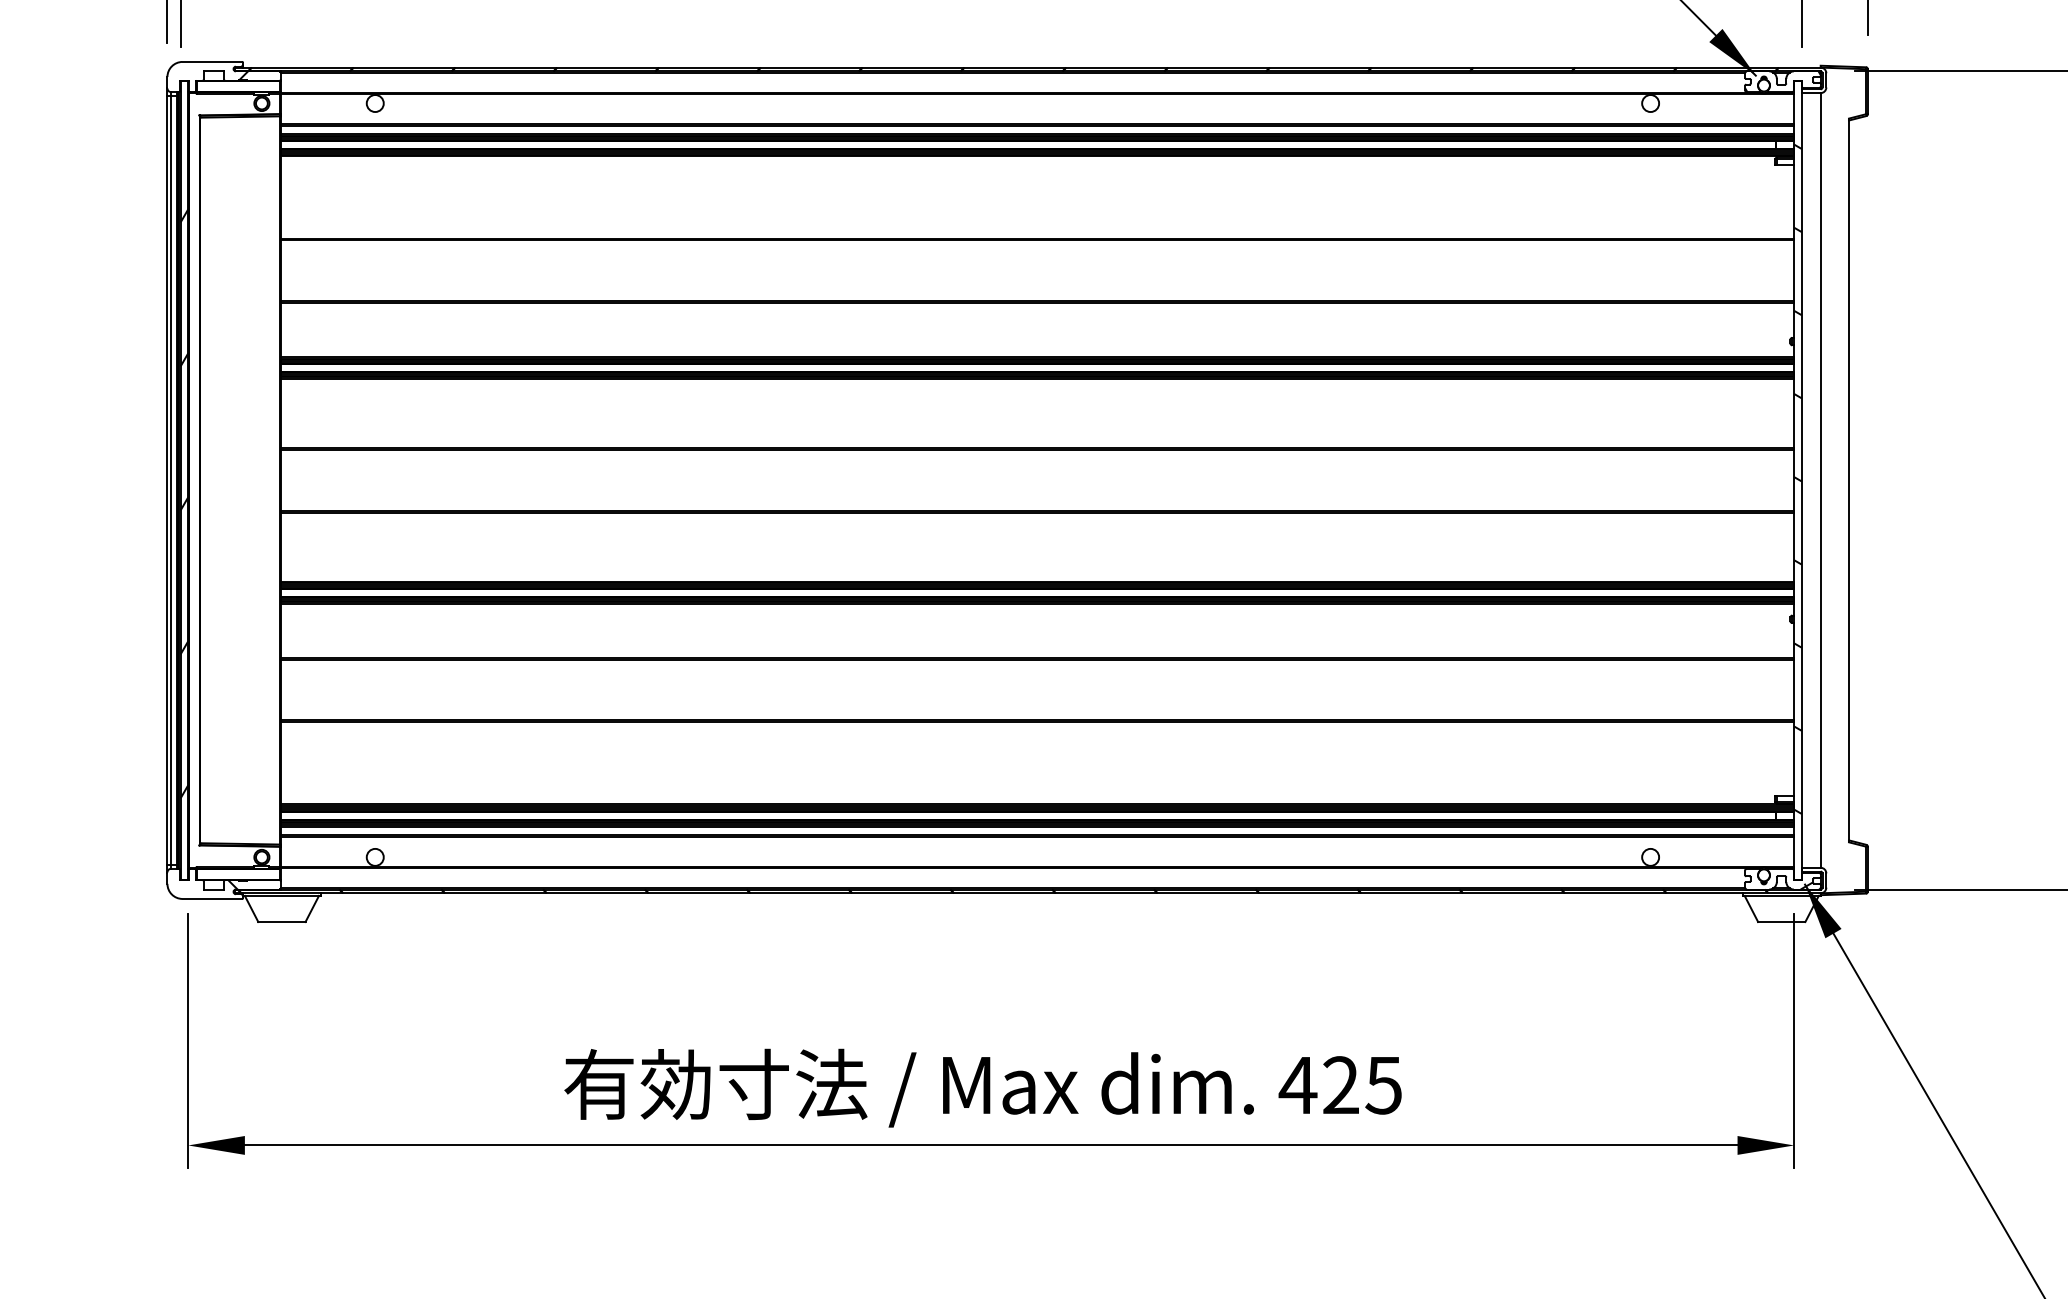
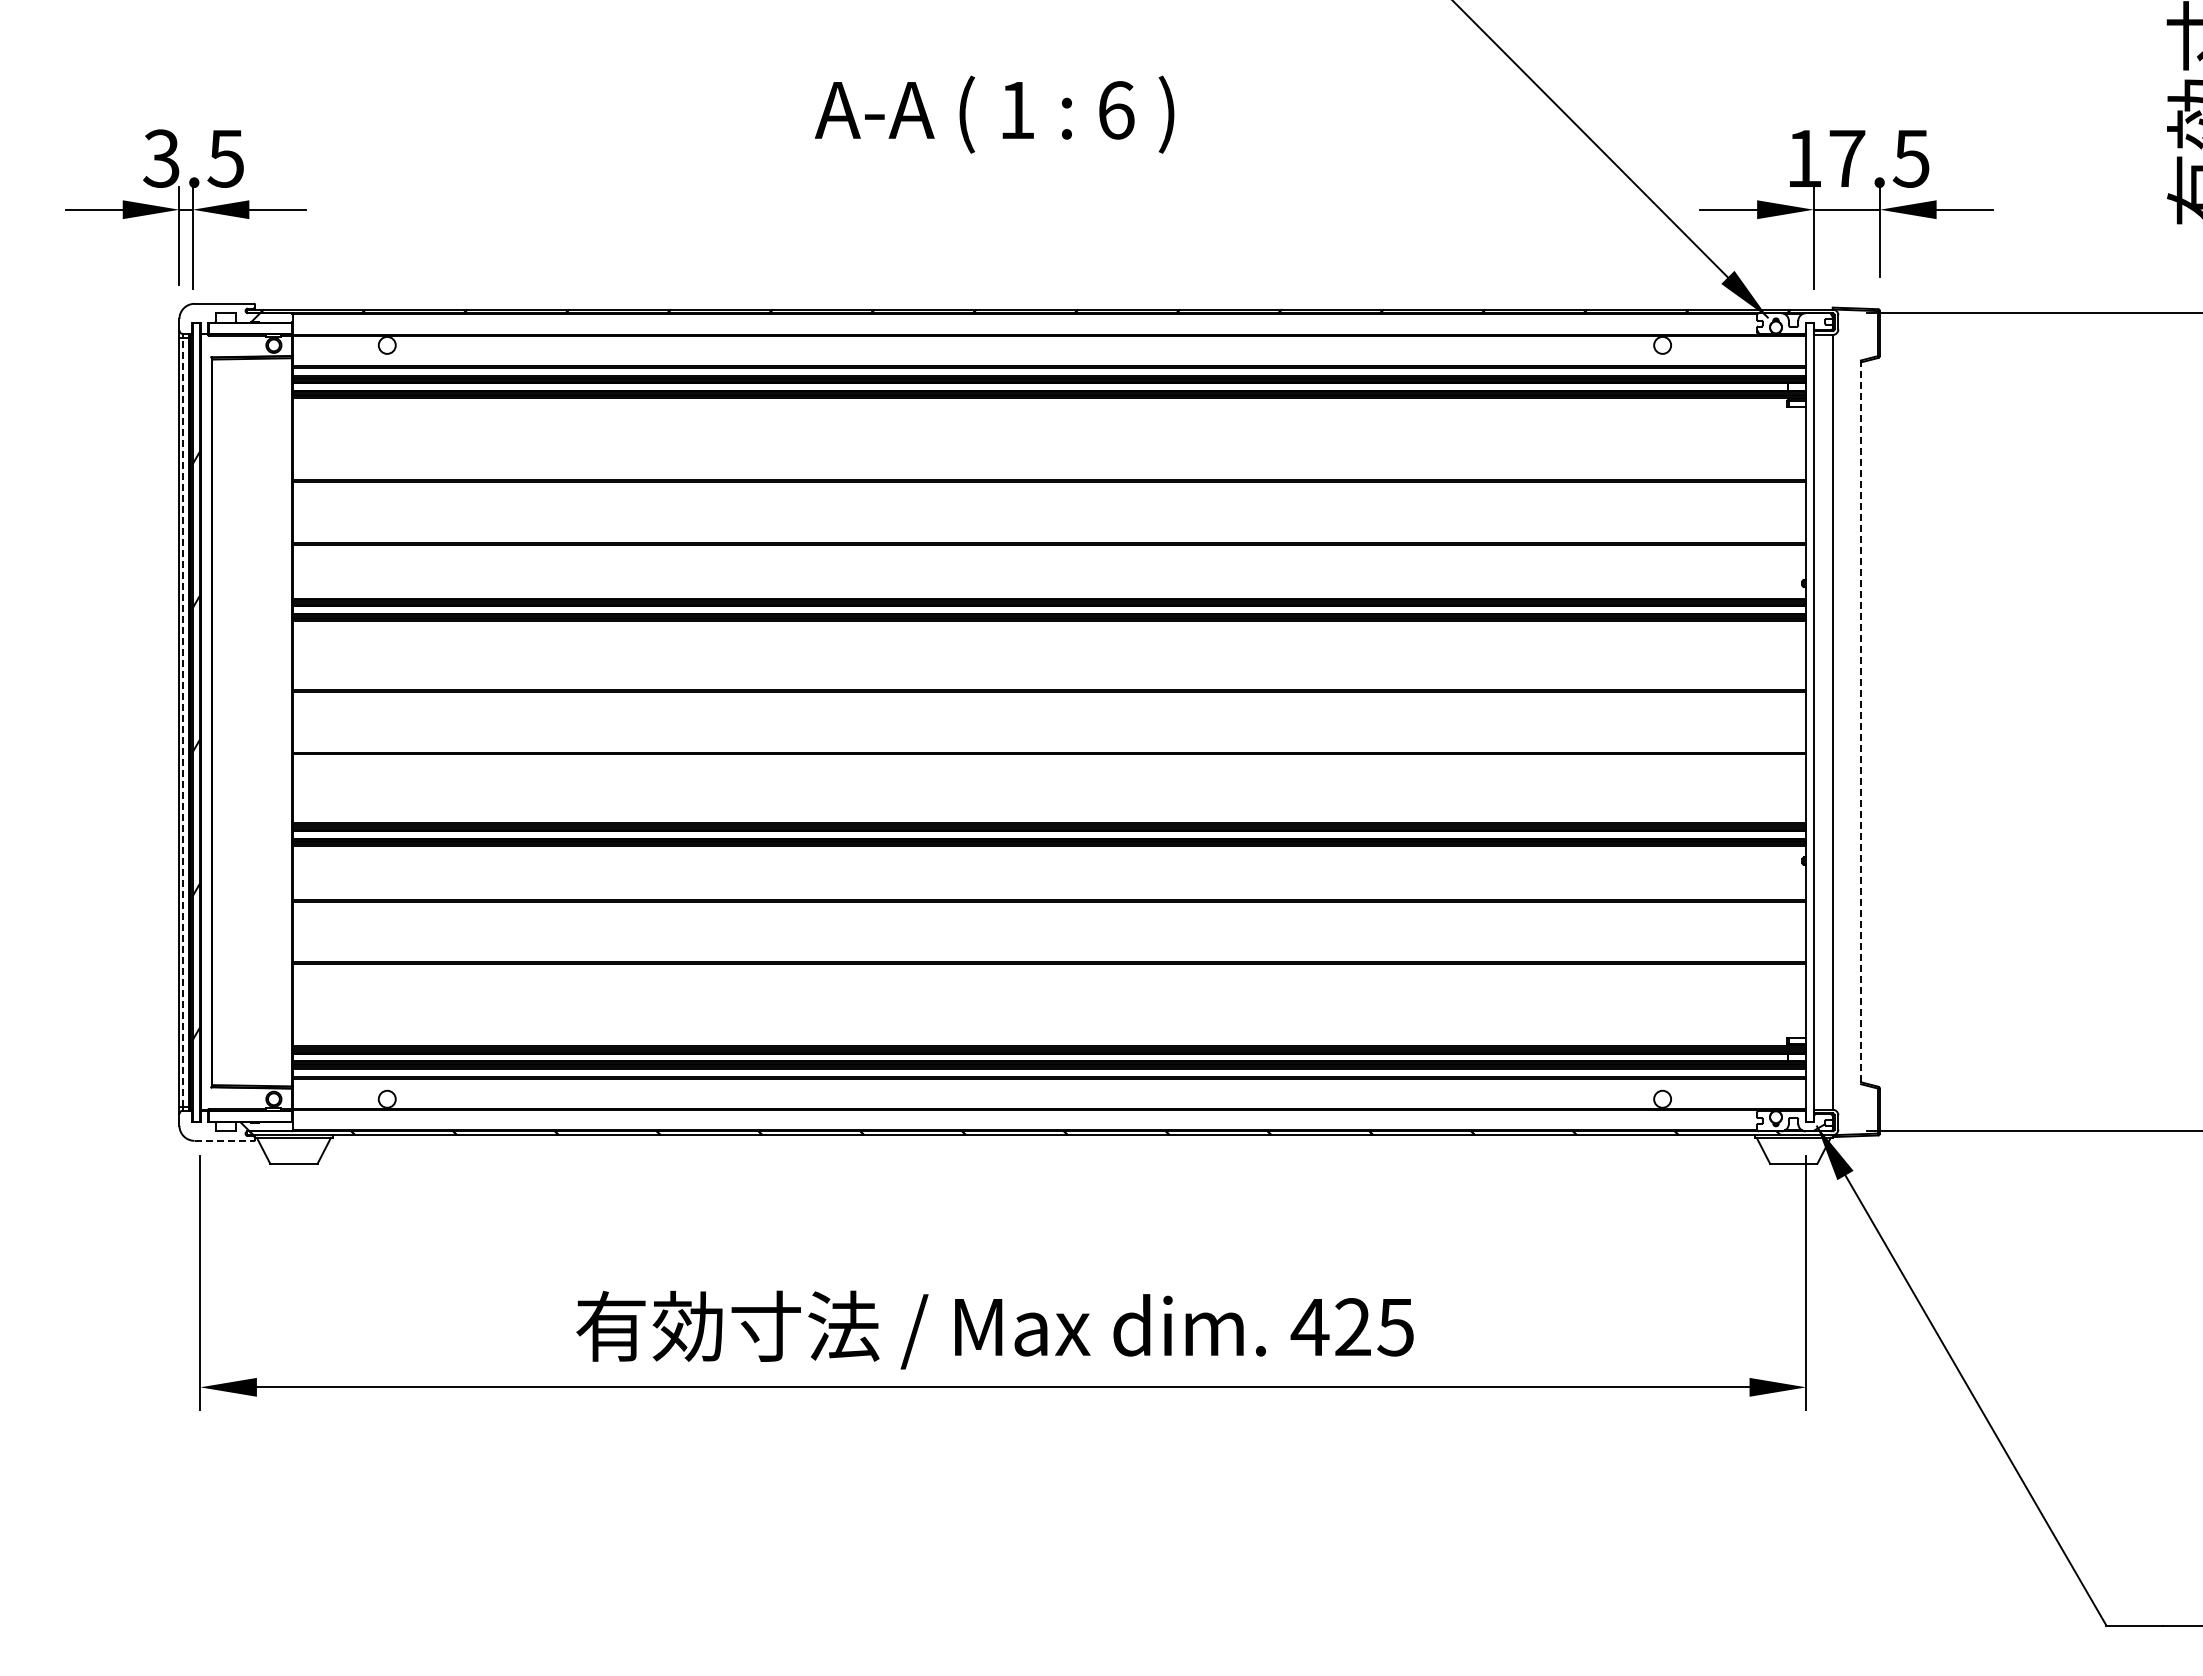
hatch: (1797, 478) -> (1809, 720), removed
line: (171, 479) -> (183, 721), solid -> dashed
line: (1849, 480) -> (1861, 722), solid -> dashed
line: (212, 898) -> (224, 1140), solid -> dashed

